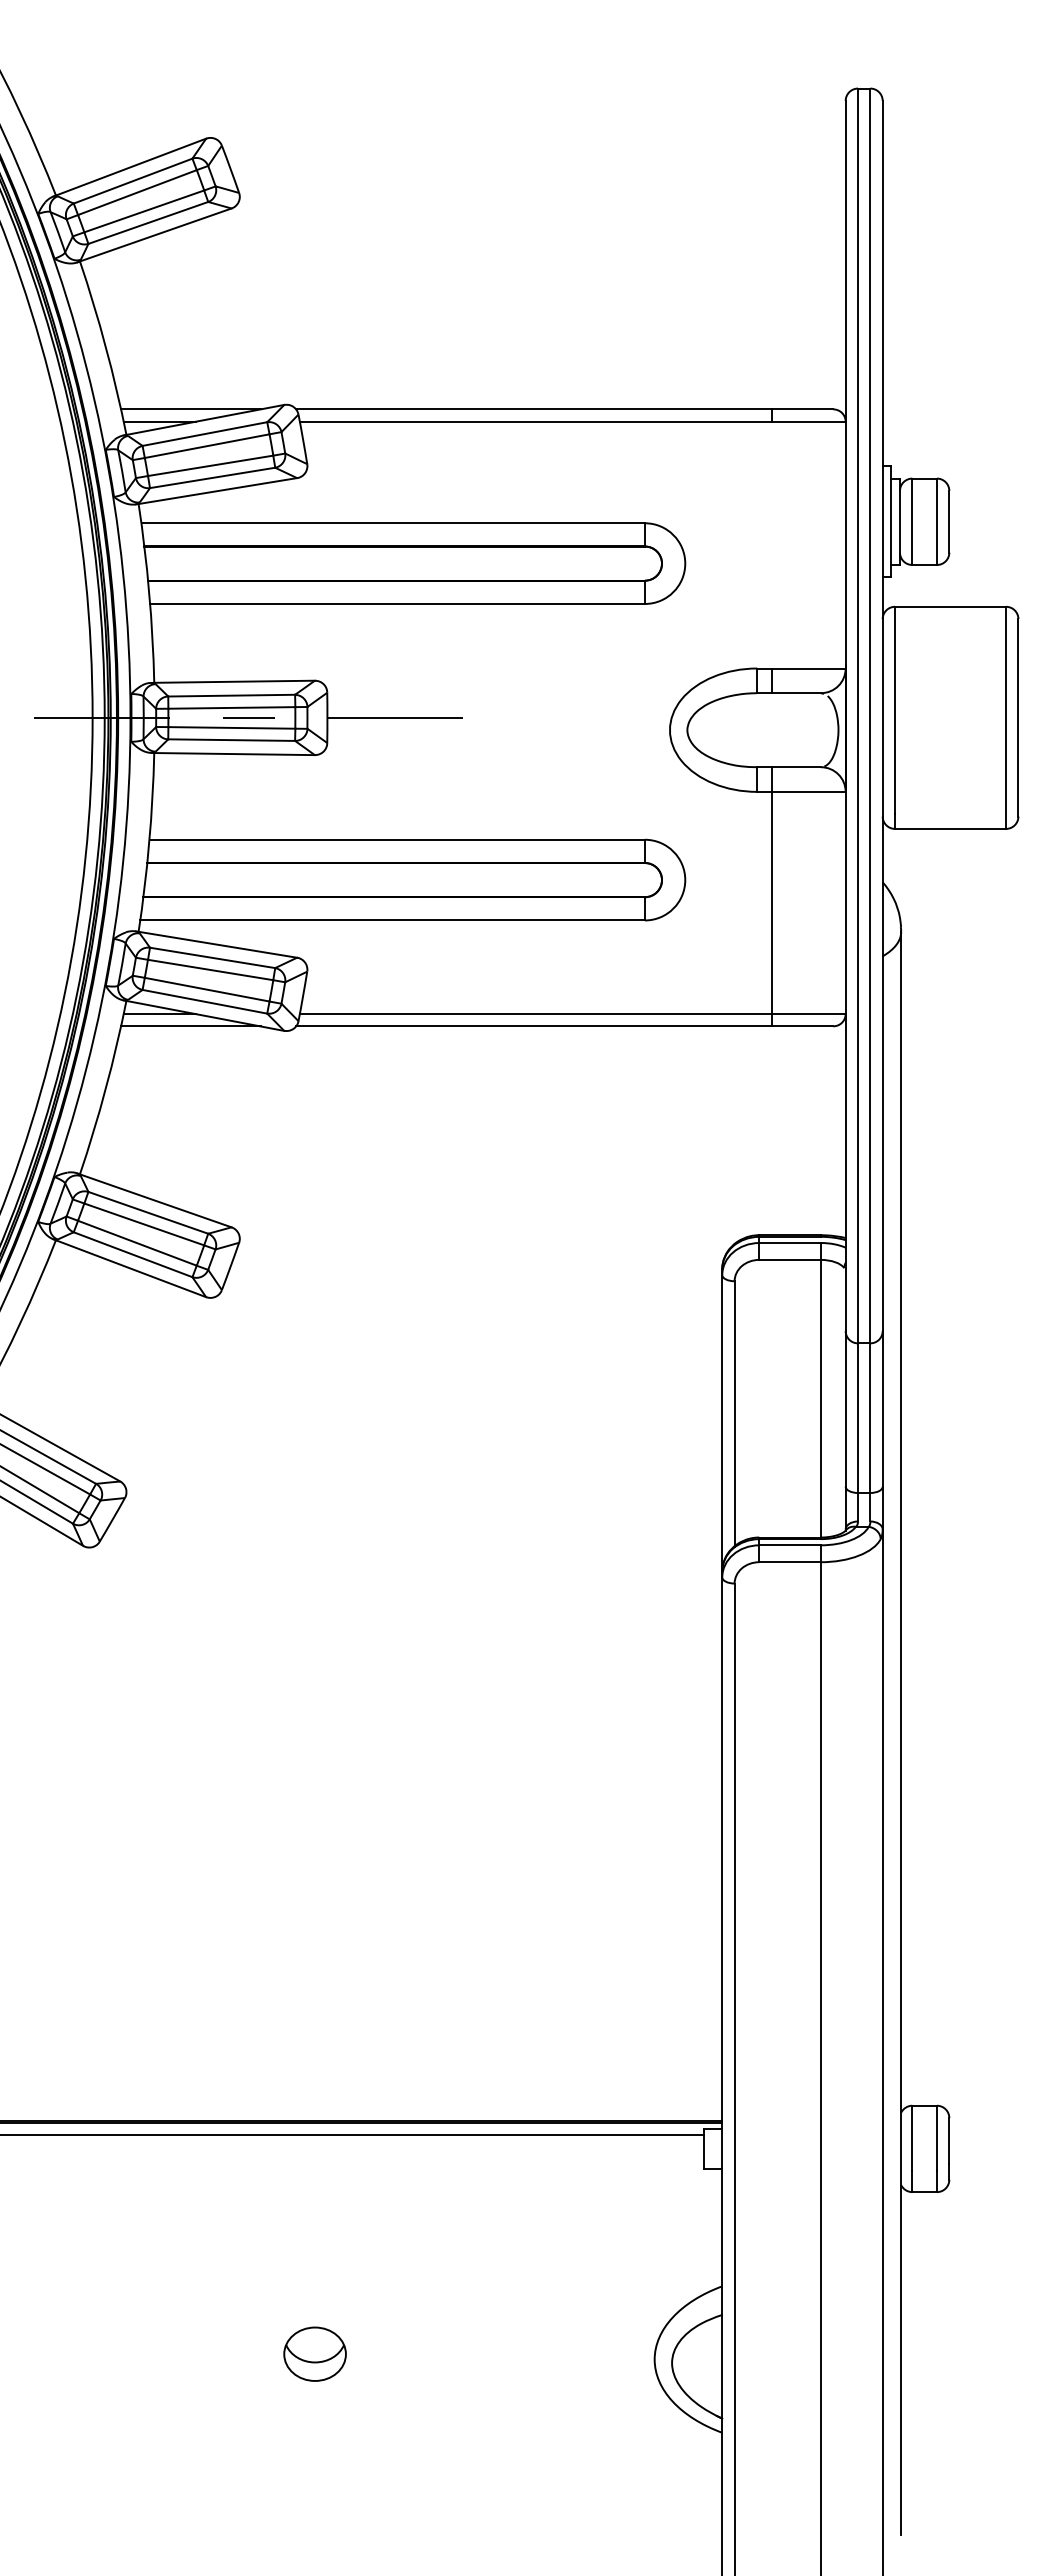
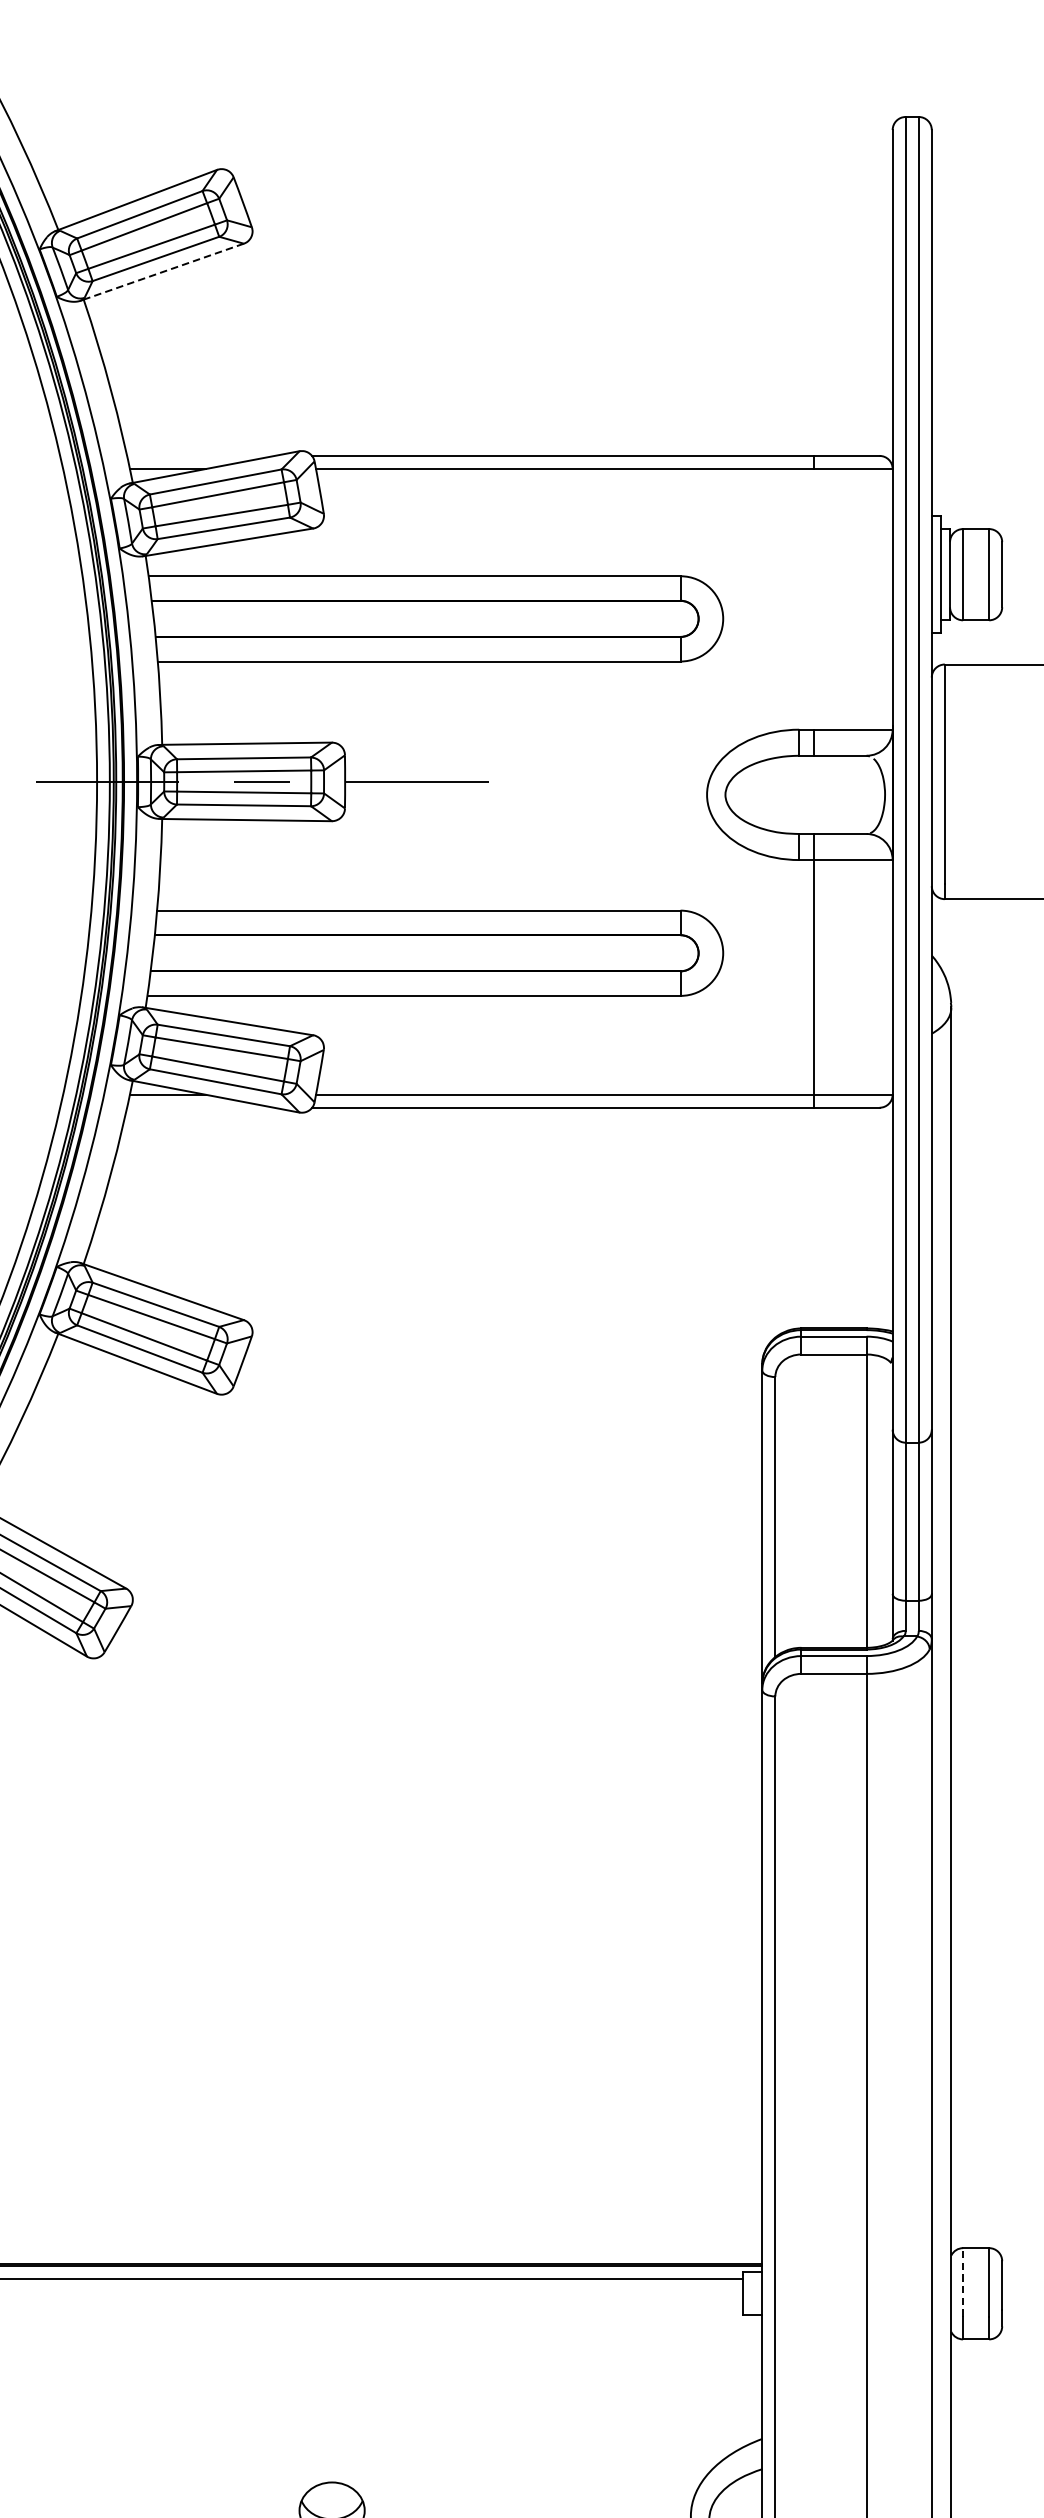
line: (155, 235) -> (163, 272), solid -> dashed
line: (190, 409) -> (200, 456), removed
line: (190, 1026) -> (200, 1107), removed
line: (912, 2137) -> (963, 2281), solid -> dashed

